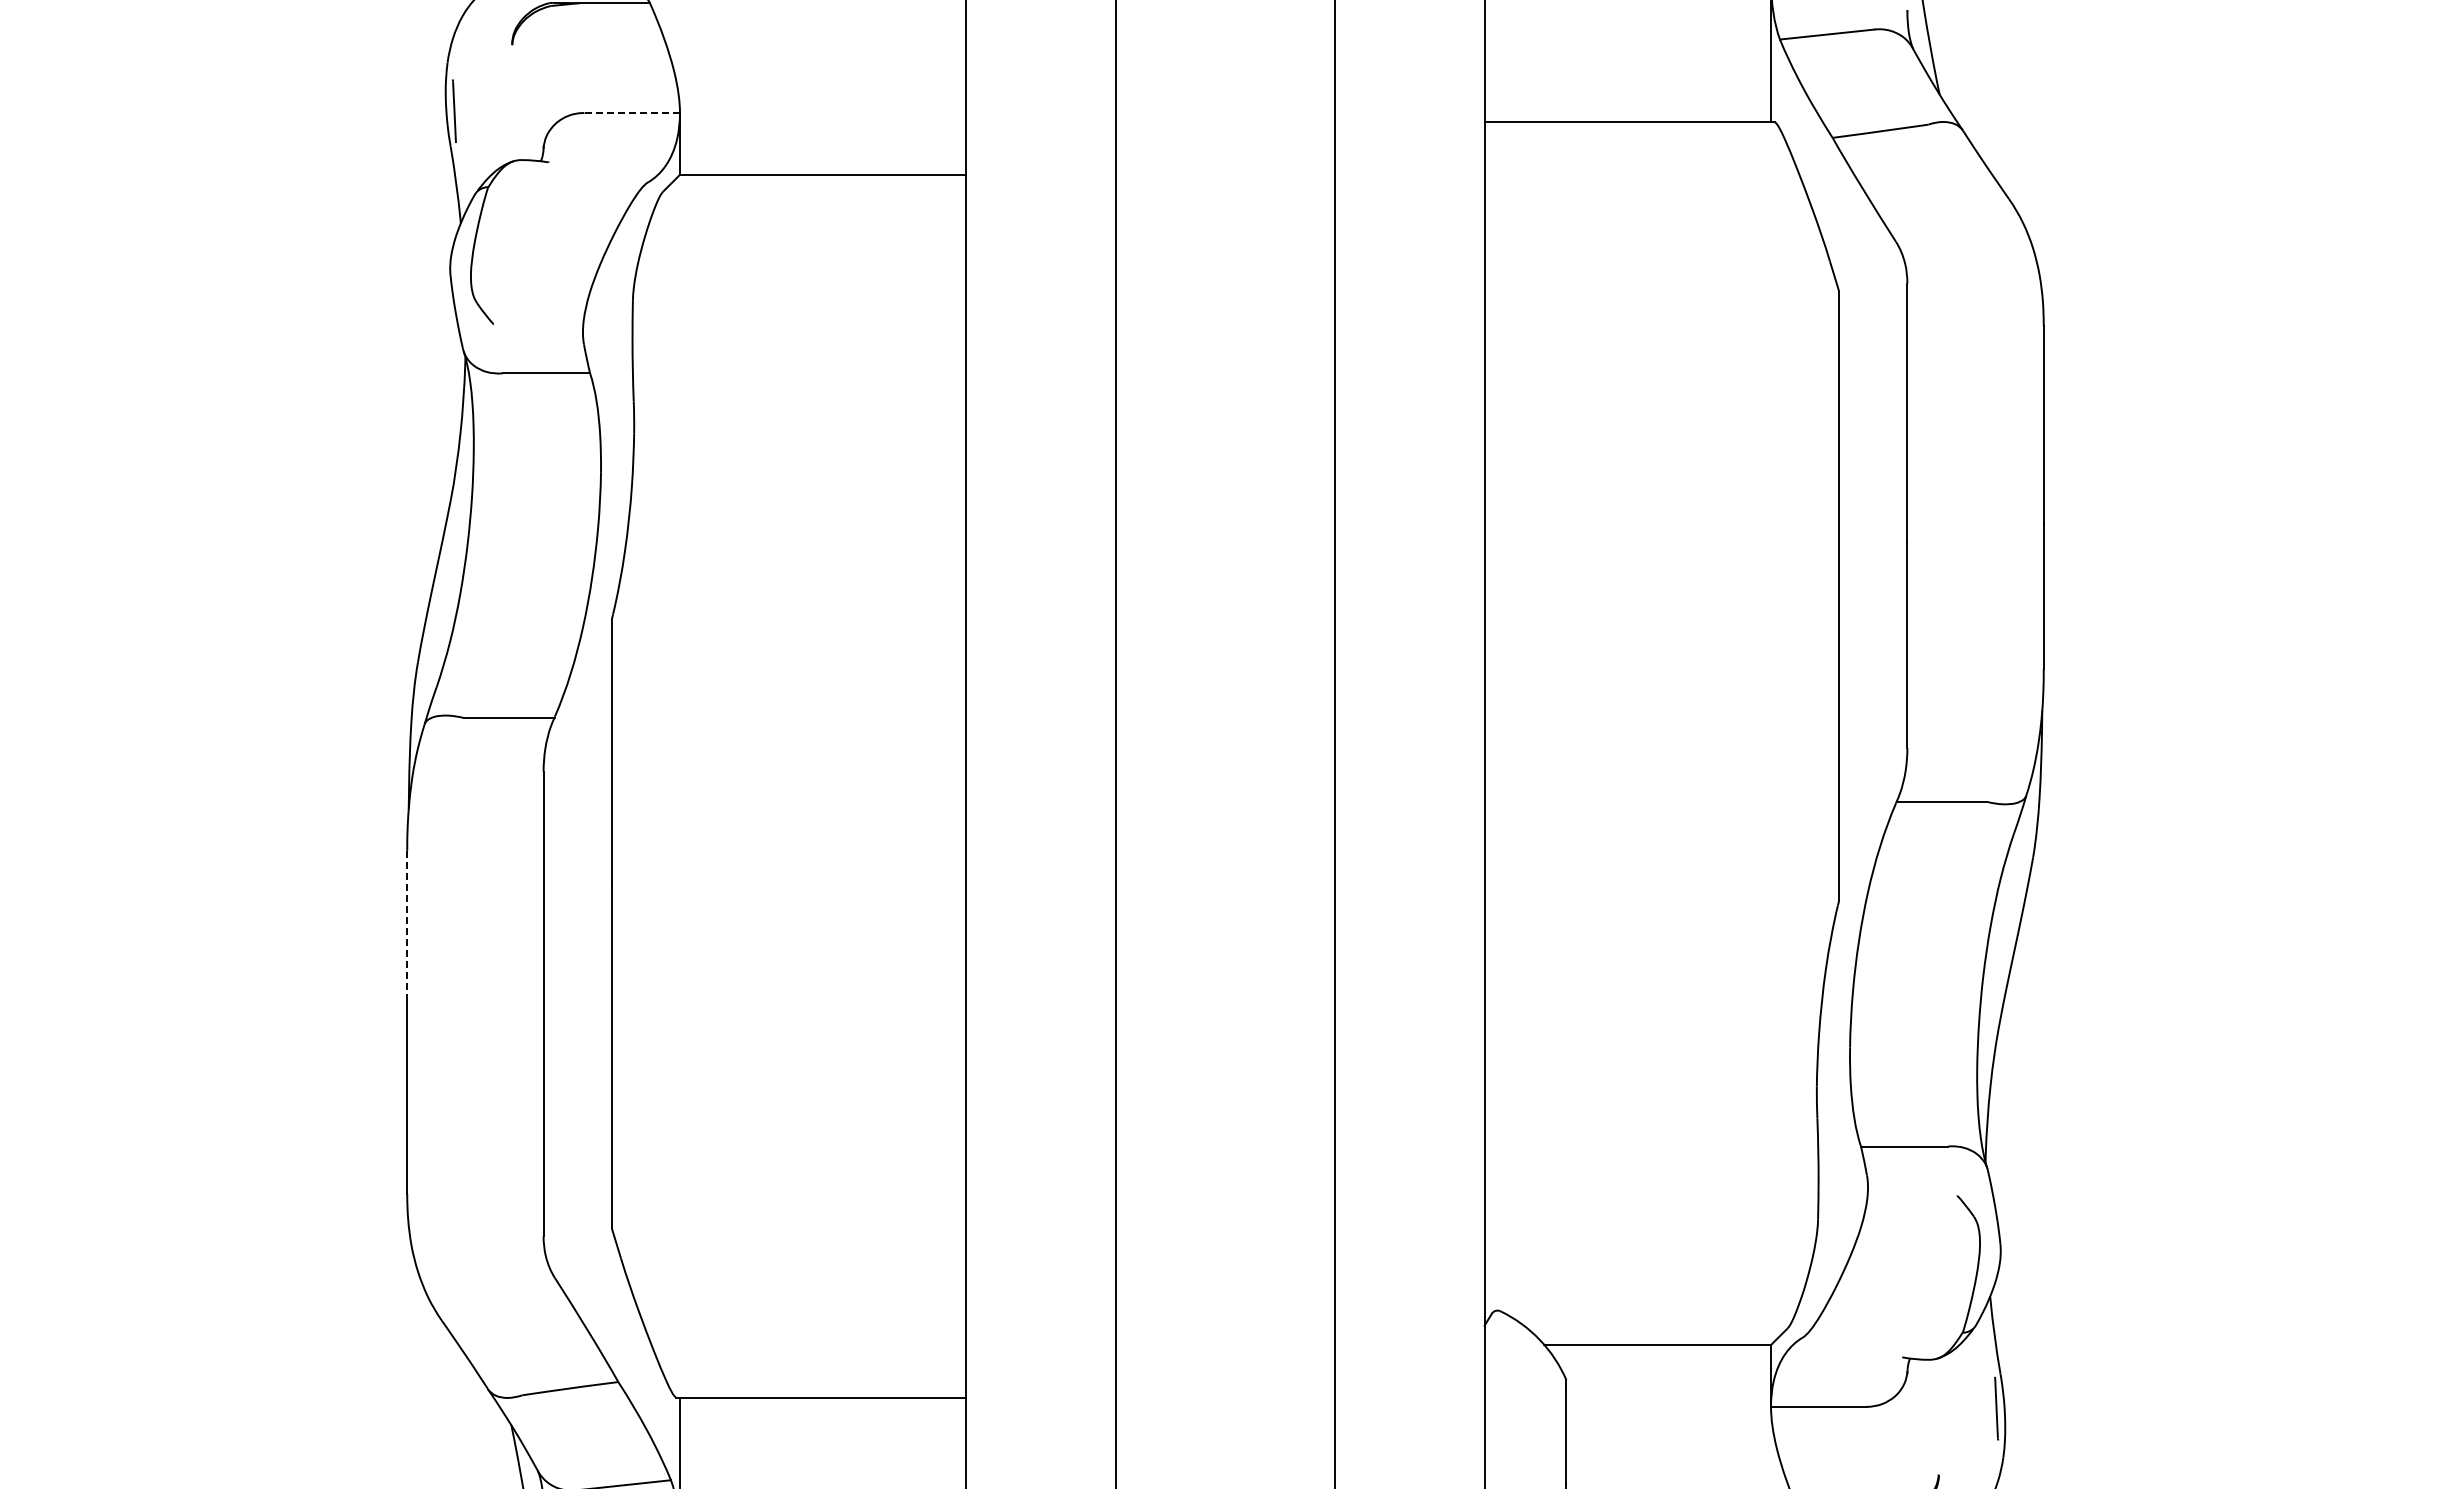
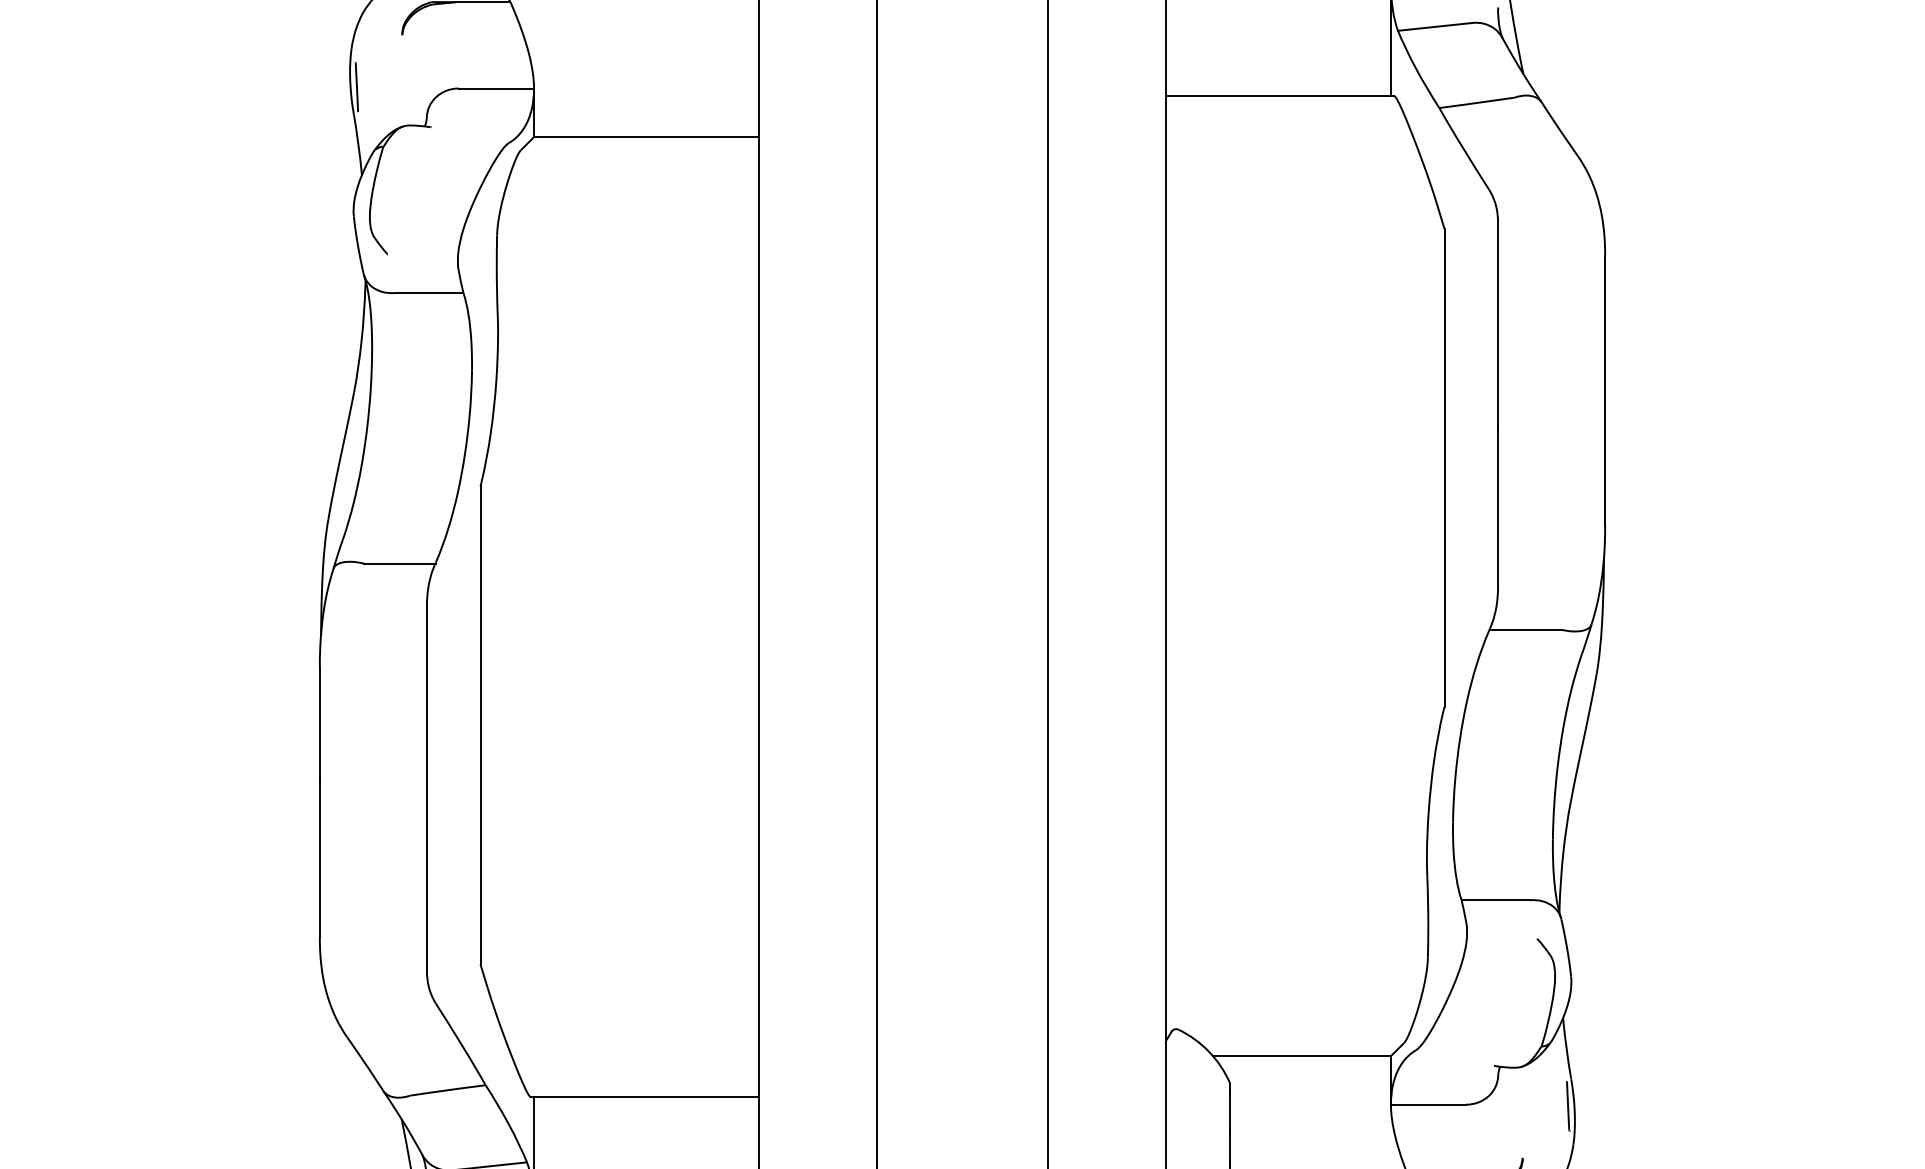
line: (632, 113) -> (496, 88), dashed -> solid
line: (407, 923) -> (320, 725), dashed -> solid

